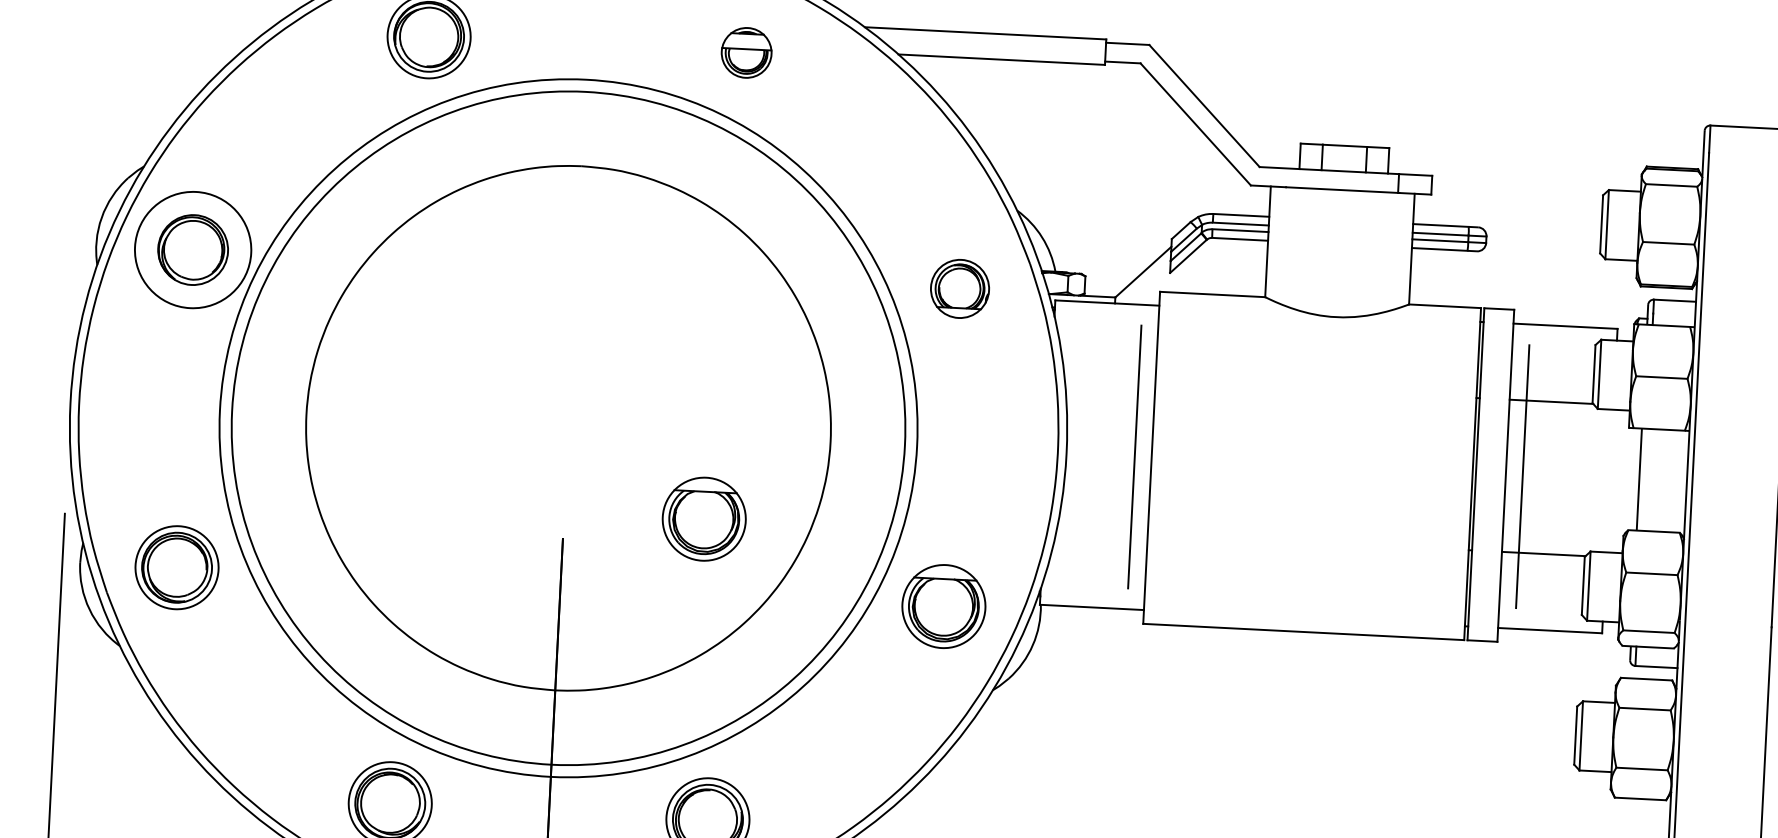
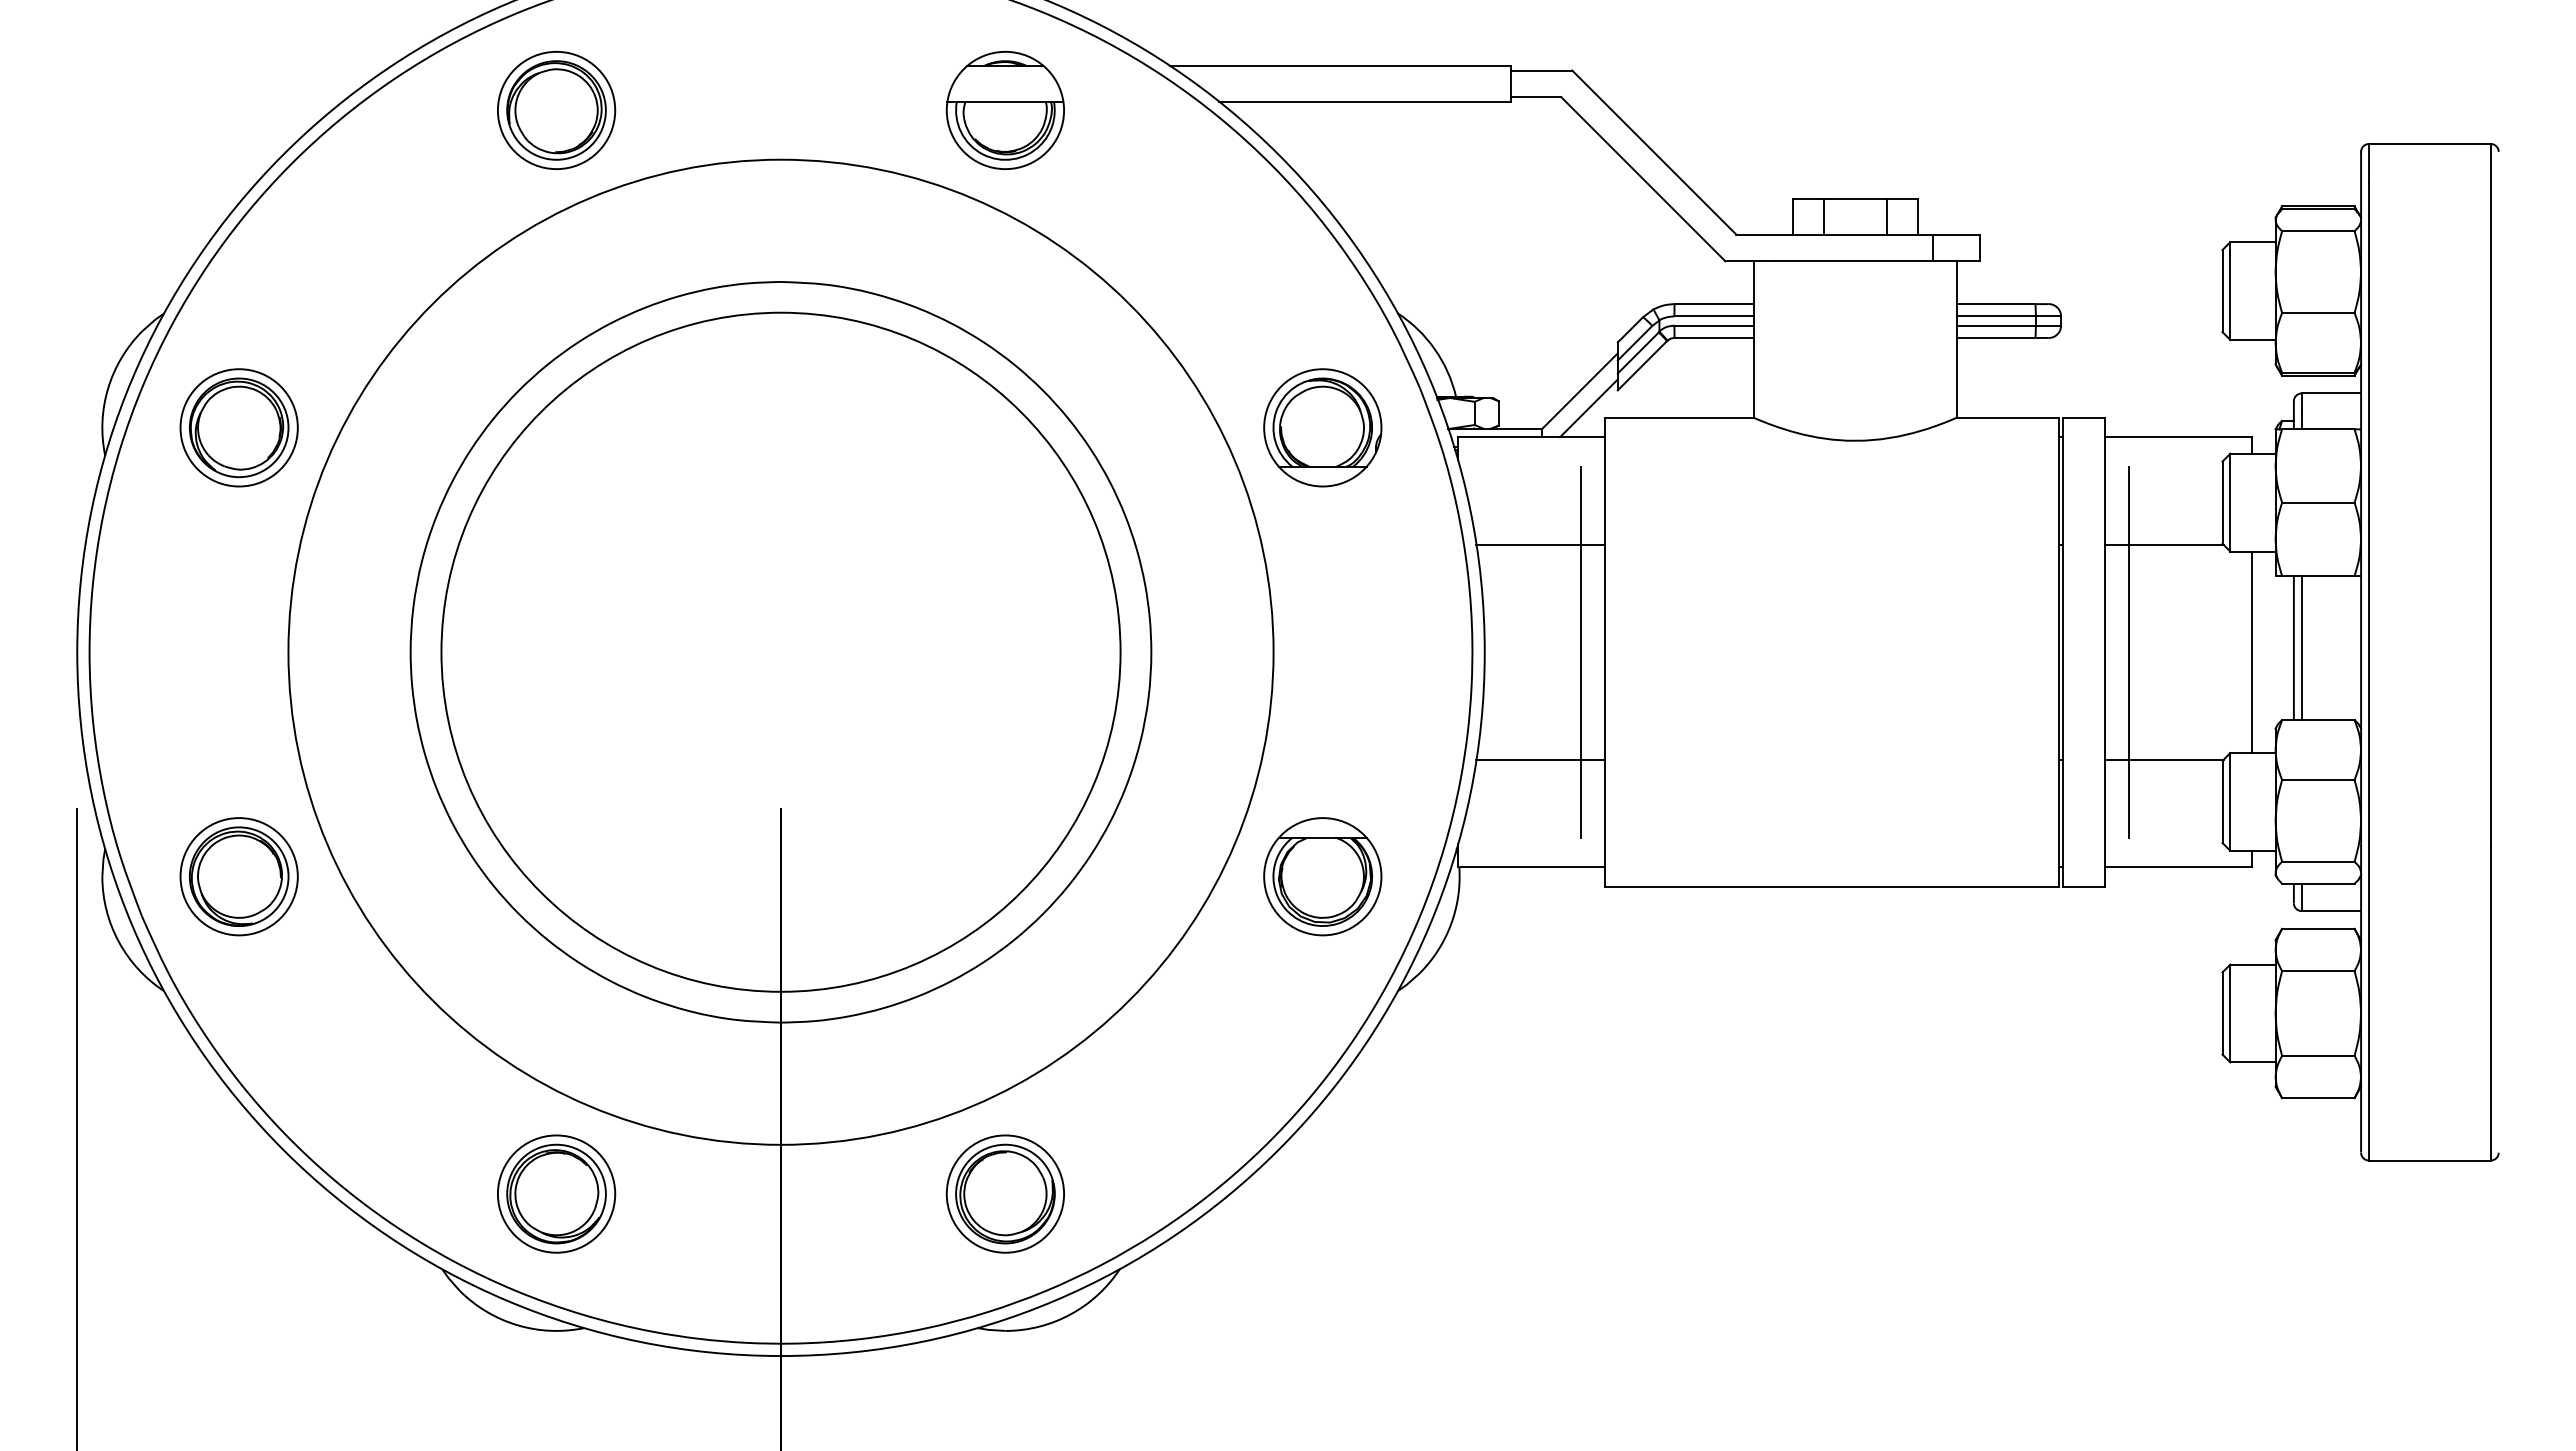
part: (746, 52) -> (1004, 110), size x1.67
circle: (192, 249) -> (238, 427), size x0.71
line: (1148, 284) -> (1588, 408), added
part: (959, 288) -> (1322, 427), size x1.43
line: (1109, 379) -> (1540, 544), added
circle: (568, 427) -> (780, 651), size x0.71
line: (1644, 479) -> (2301, 647), added
line: (1609, 481) -> (2252, 652), added
part: (704, 519) -> (978, 770), removed
line: (1102, 531) -> (1540, 759), added

